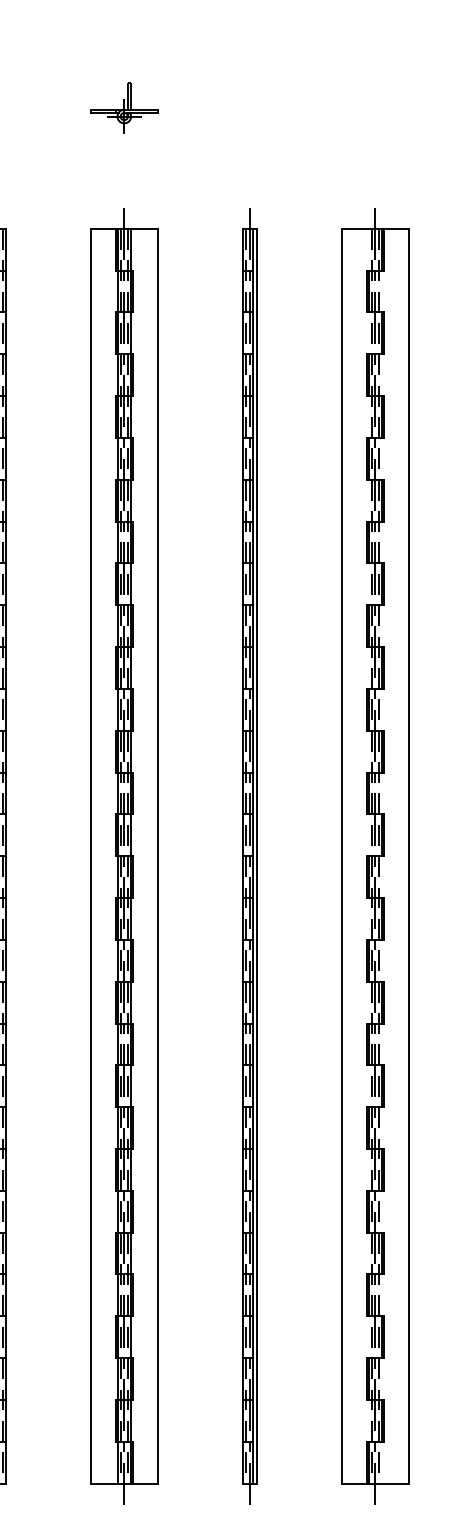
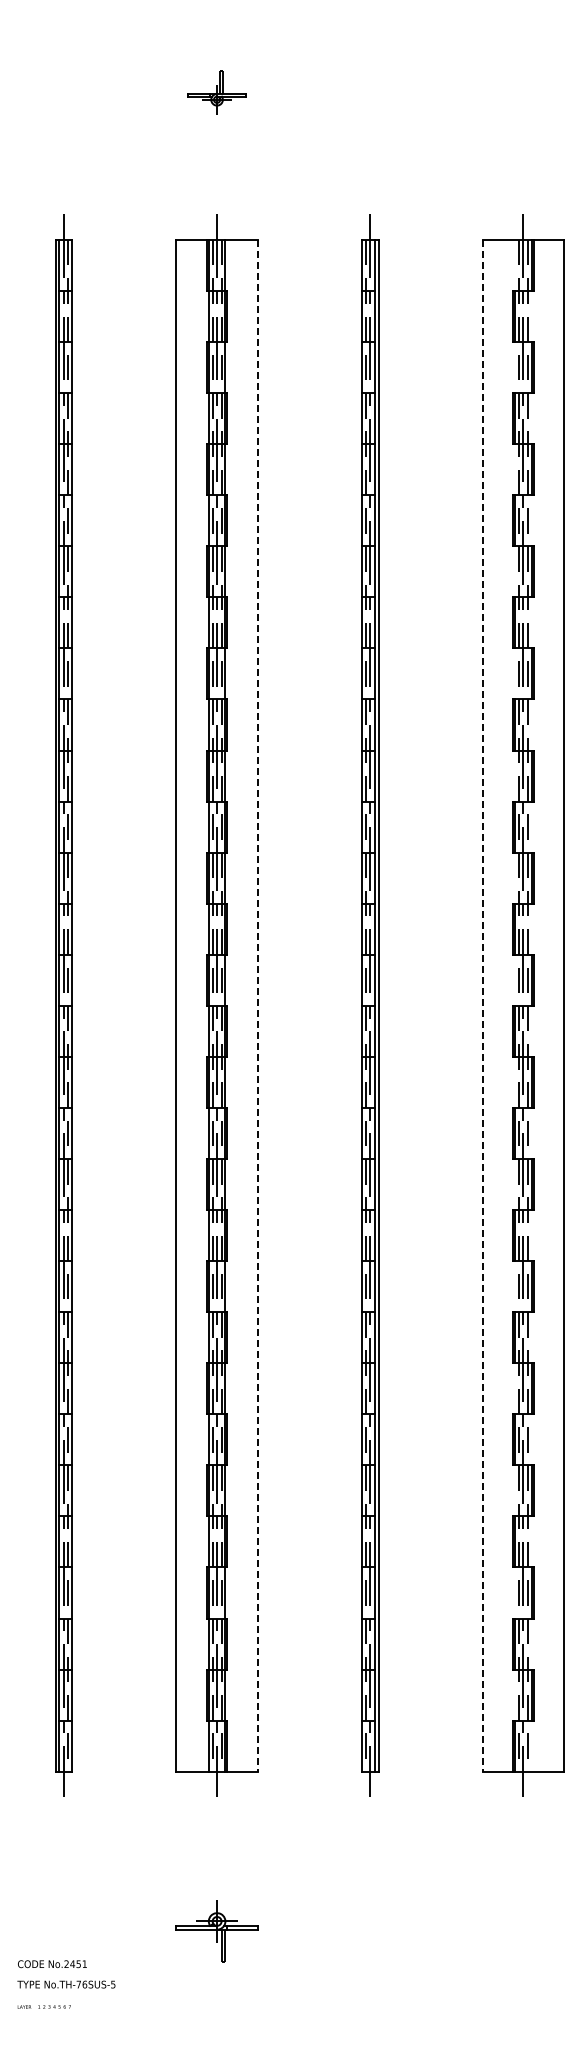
part: (123, 108) -> (216, 92), size x0.7
line: (157, 855) -> (257, 1005), solid -> dashed
line: (341, 855) -> (482, 1005), solid -> dashed

